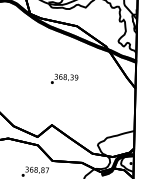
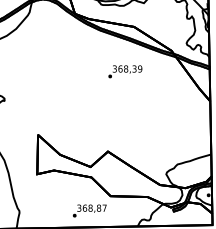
text: (64, 79) -> (125, 71), moved

